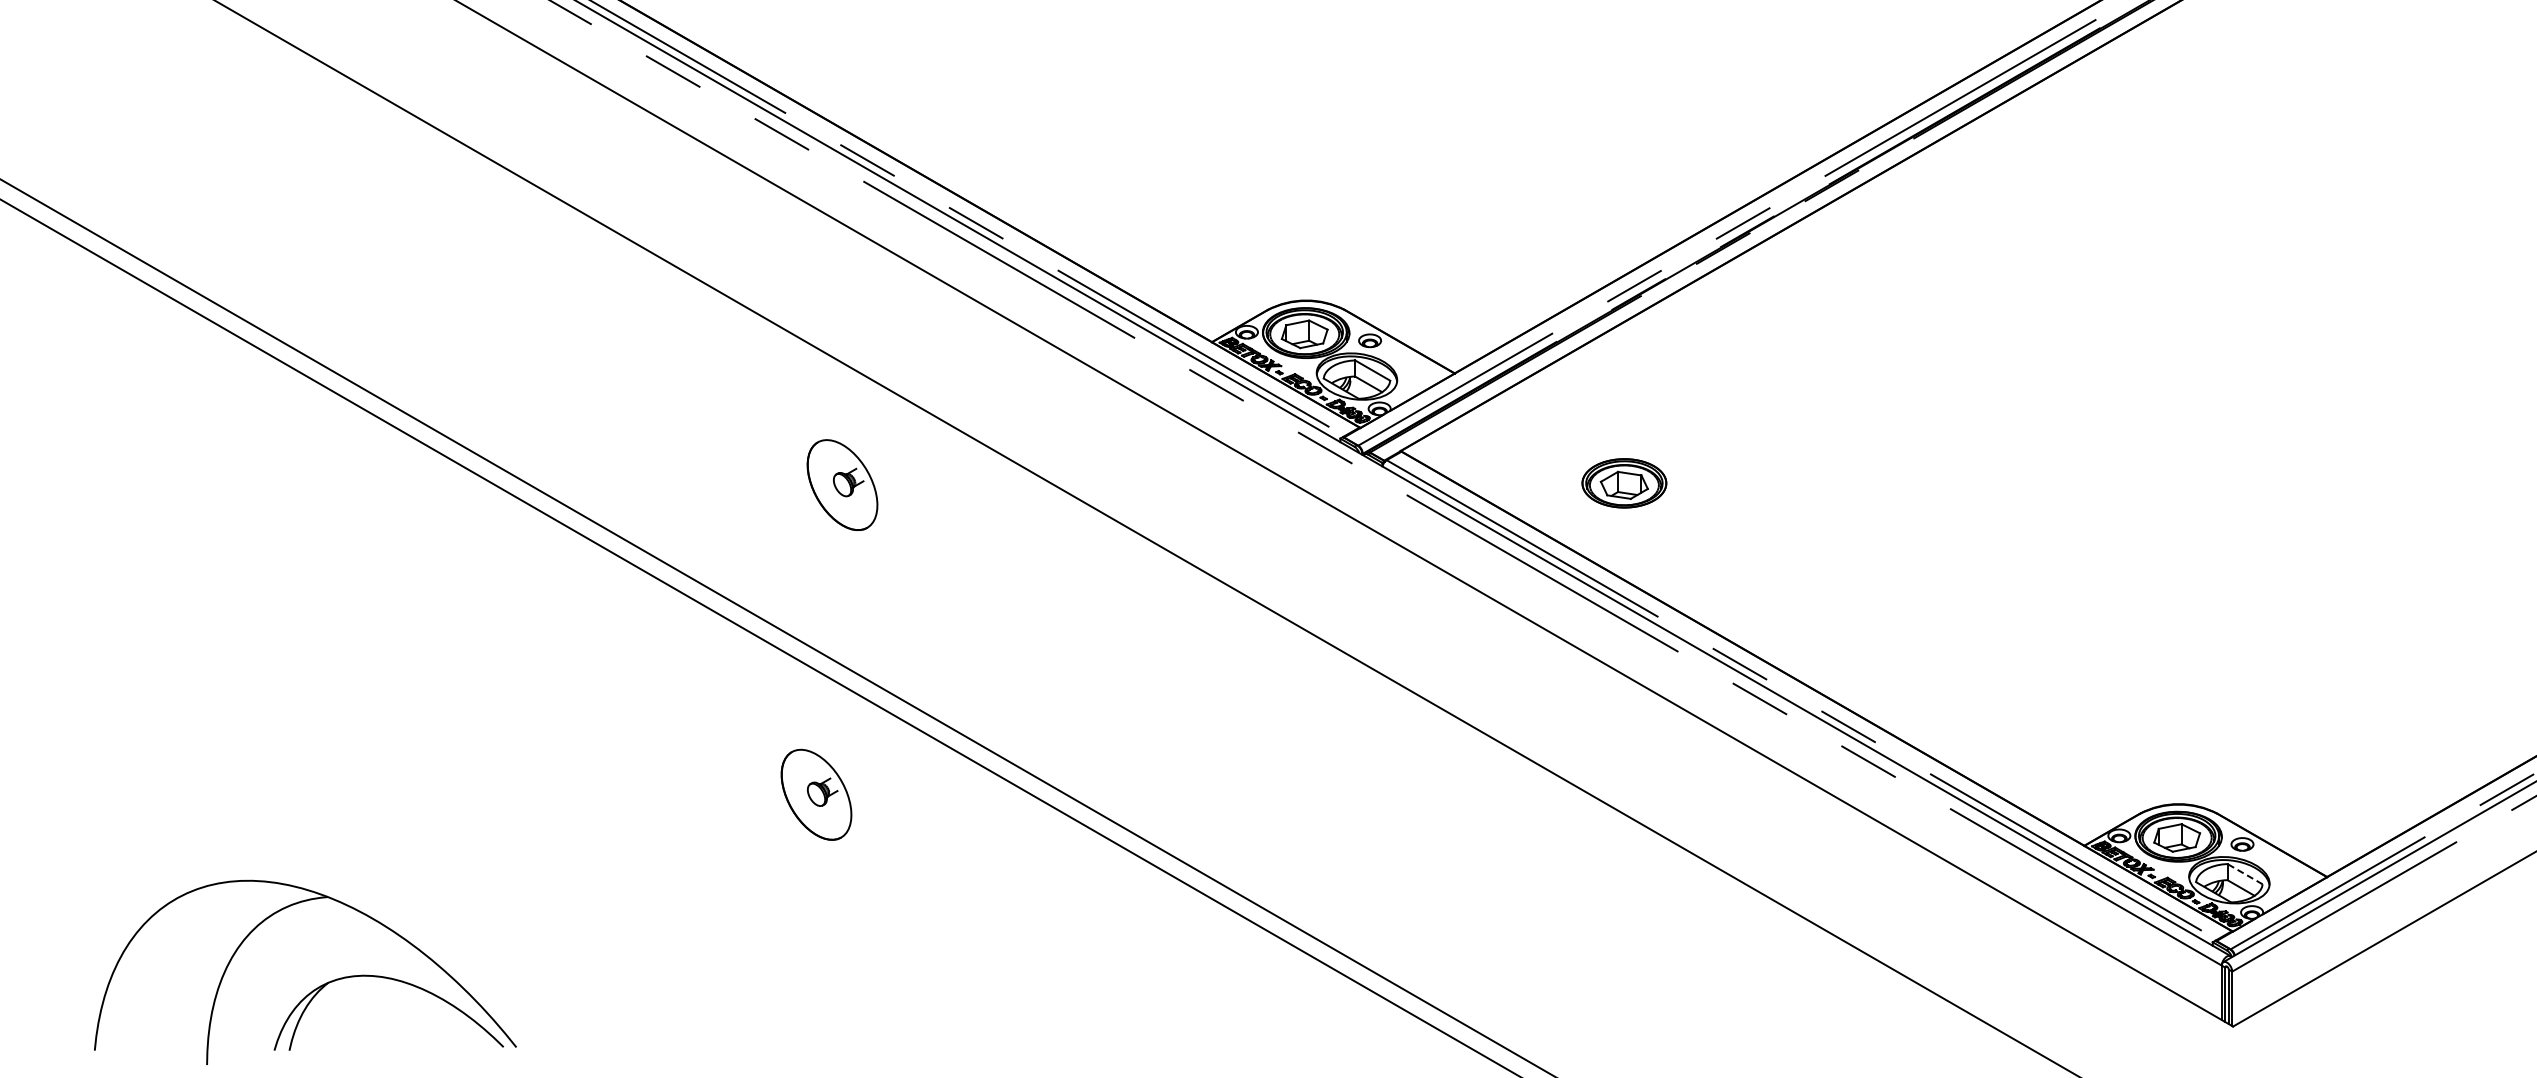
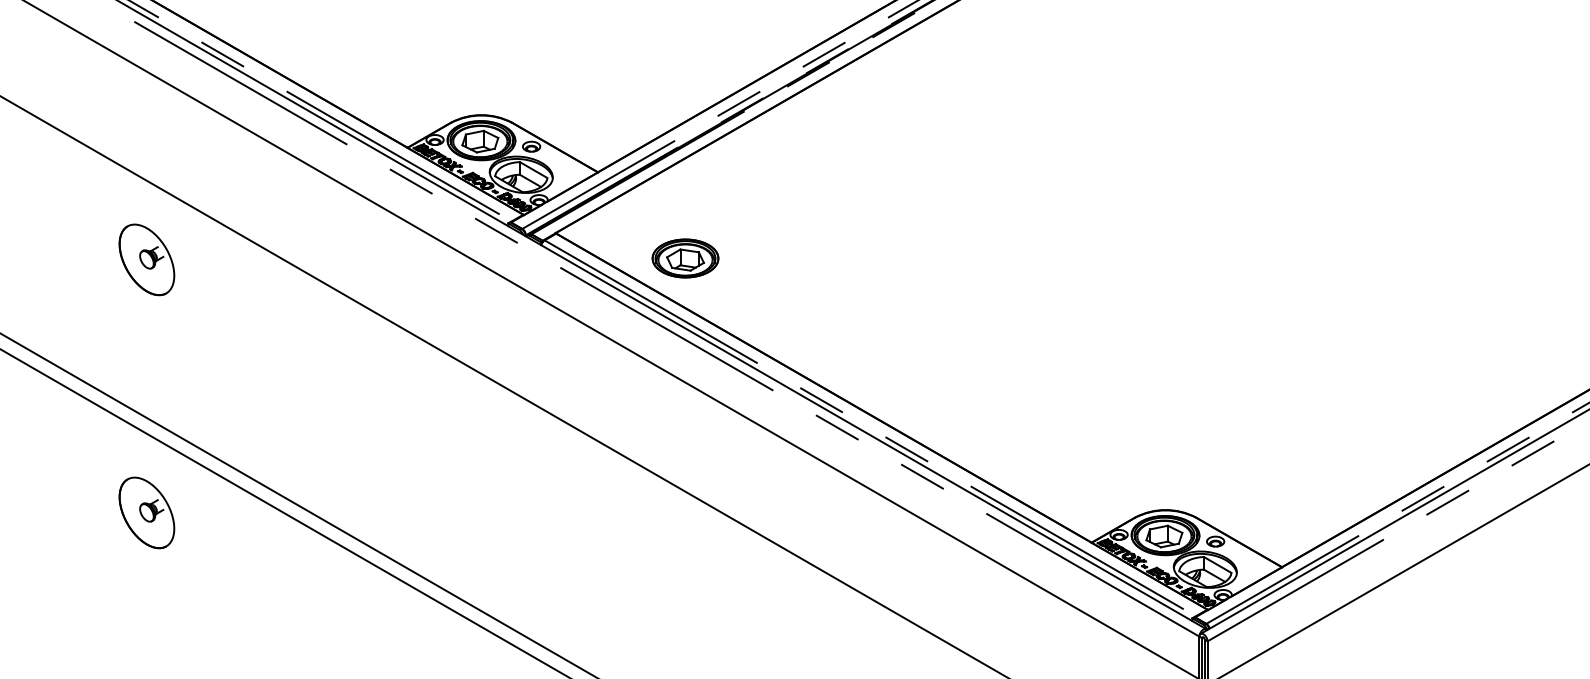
part: (1624, 483) -> (685, 258), moved
part: (842, 484) -> (146, 259), moved
part: (816, 794) -> (146, 512), moved
line: (2244, 873) -> (1217, 564), dashed -> solid

